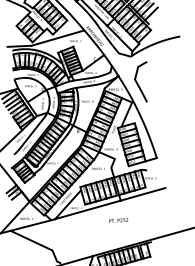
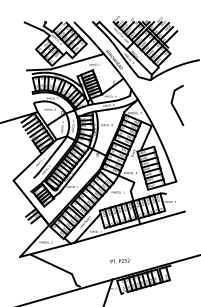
curve: (138, 82) -> (174, 106), moved
text: (118, 219) -> (119, 260), moved

